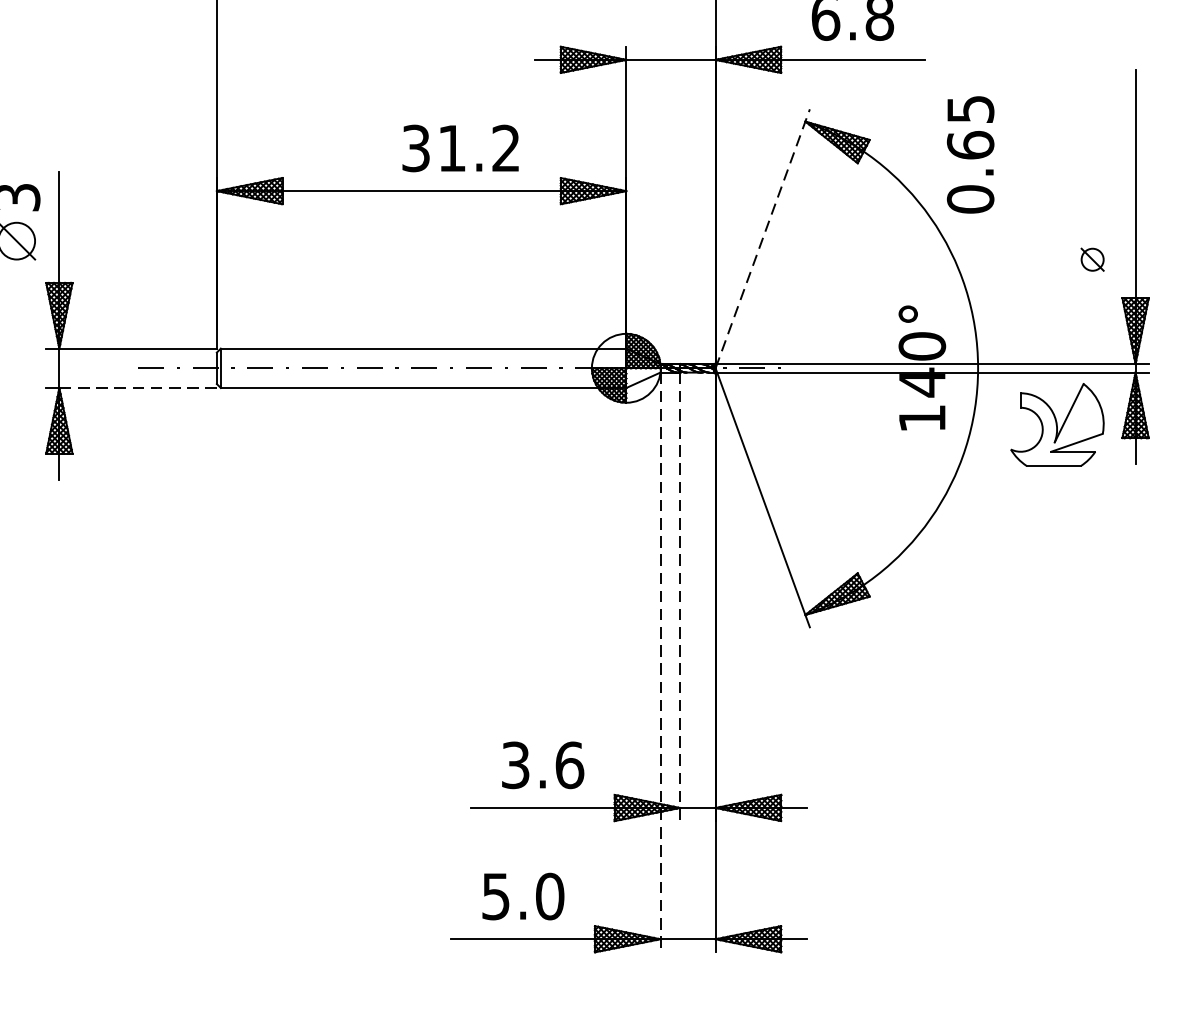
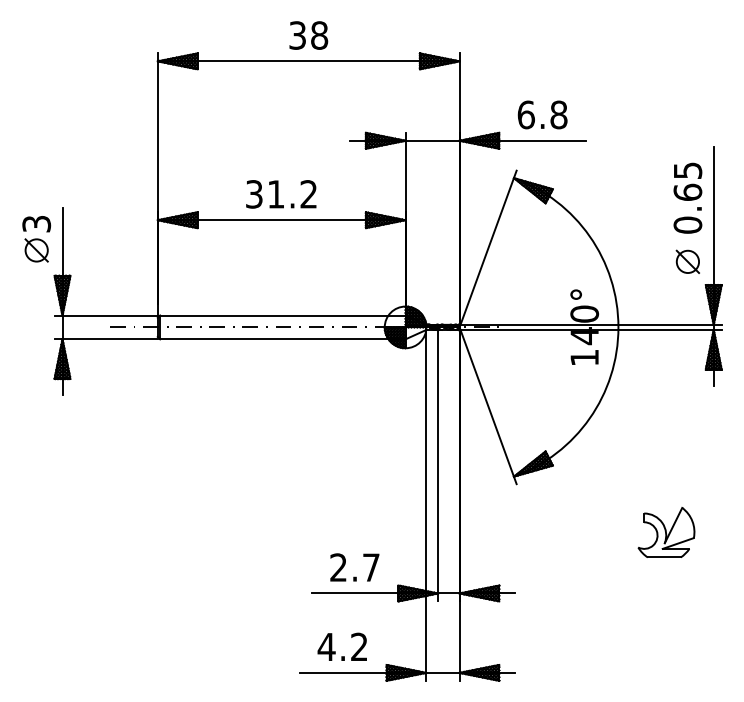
text: (460, 148) -> (281, 194), moved
text: (969, 153) -> (687, 197), moved
line: (763, 237) -> (488, 248), dashed -> solid
part: (1092, 259) -> (687, 261), size x1.67
line: (138, 388) -> (110, 339), dashed -> solid
part: (1057, 424) -> (666, 532), moved
line: (680, 596) -> (438, 465), dashed -> solid
line: (660, 662) -> (426, 505), dashed -> solid
text: (543, 765) -> (355, 567), 3.6 -> 2.7
text: (522, 895) -> (342, 646), 5.0 -> 4.2

